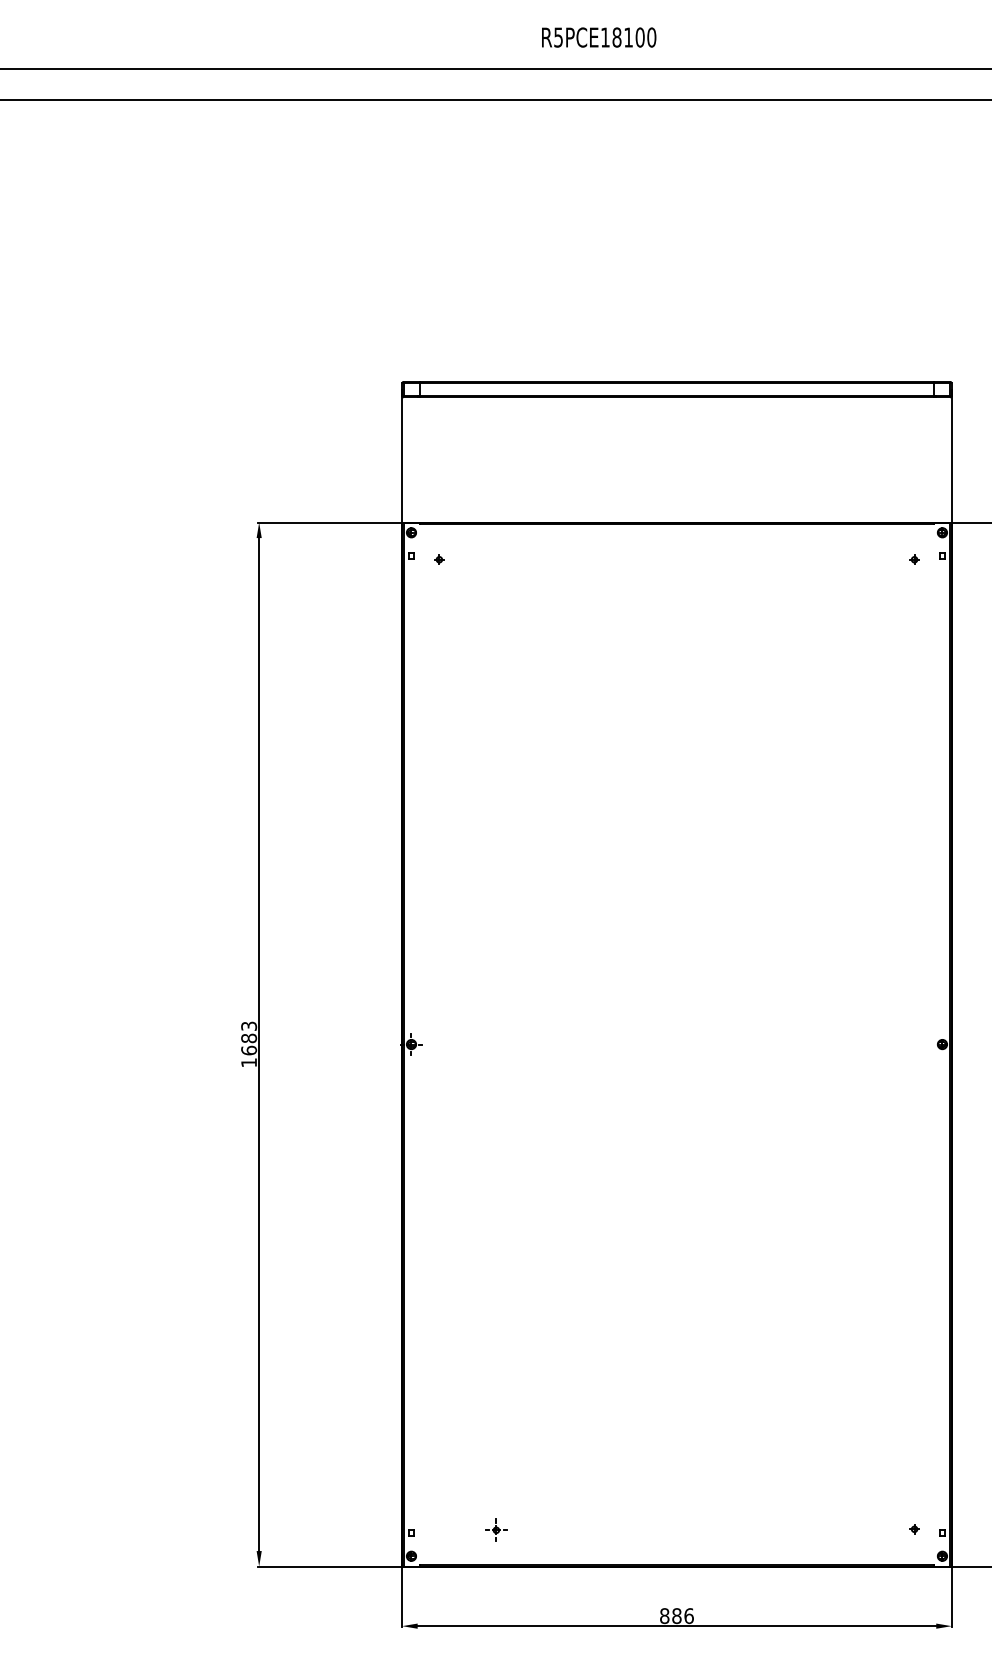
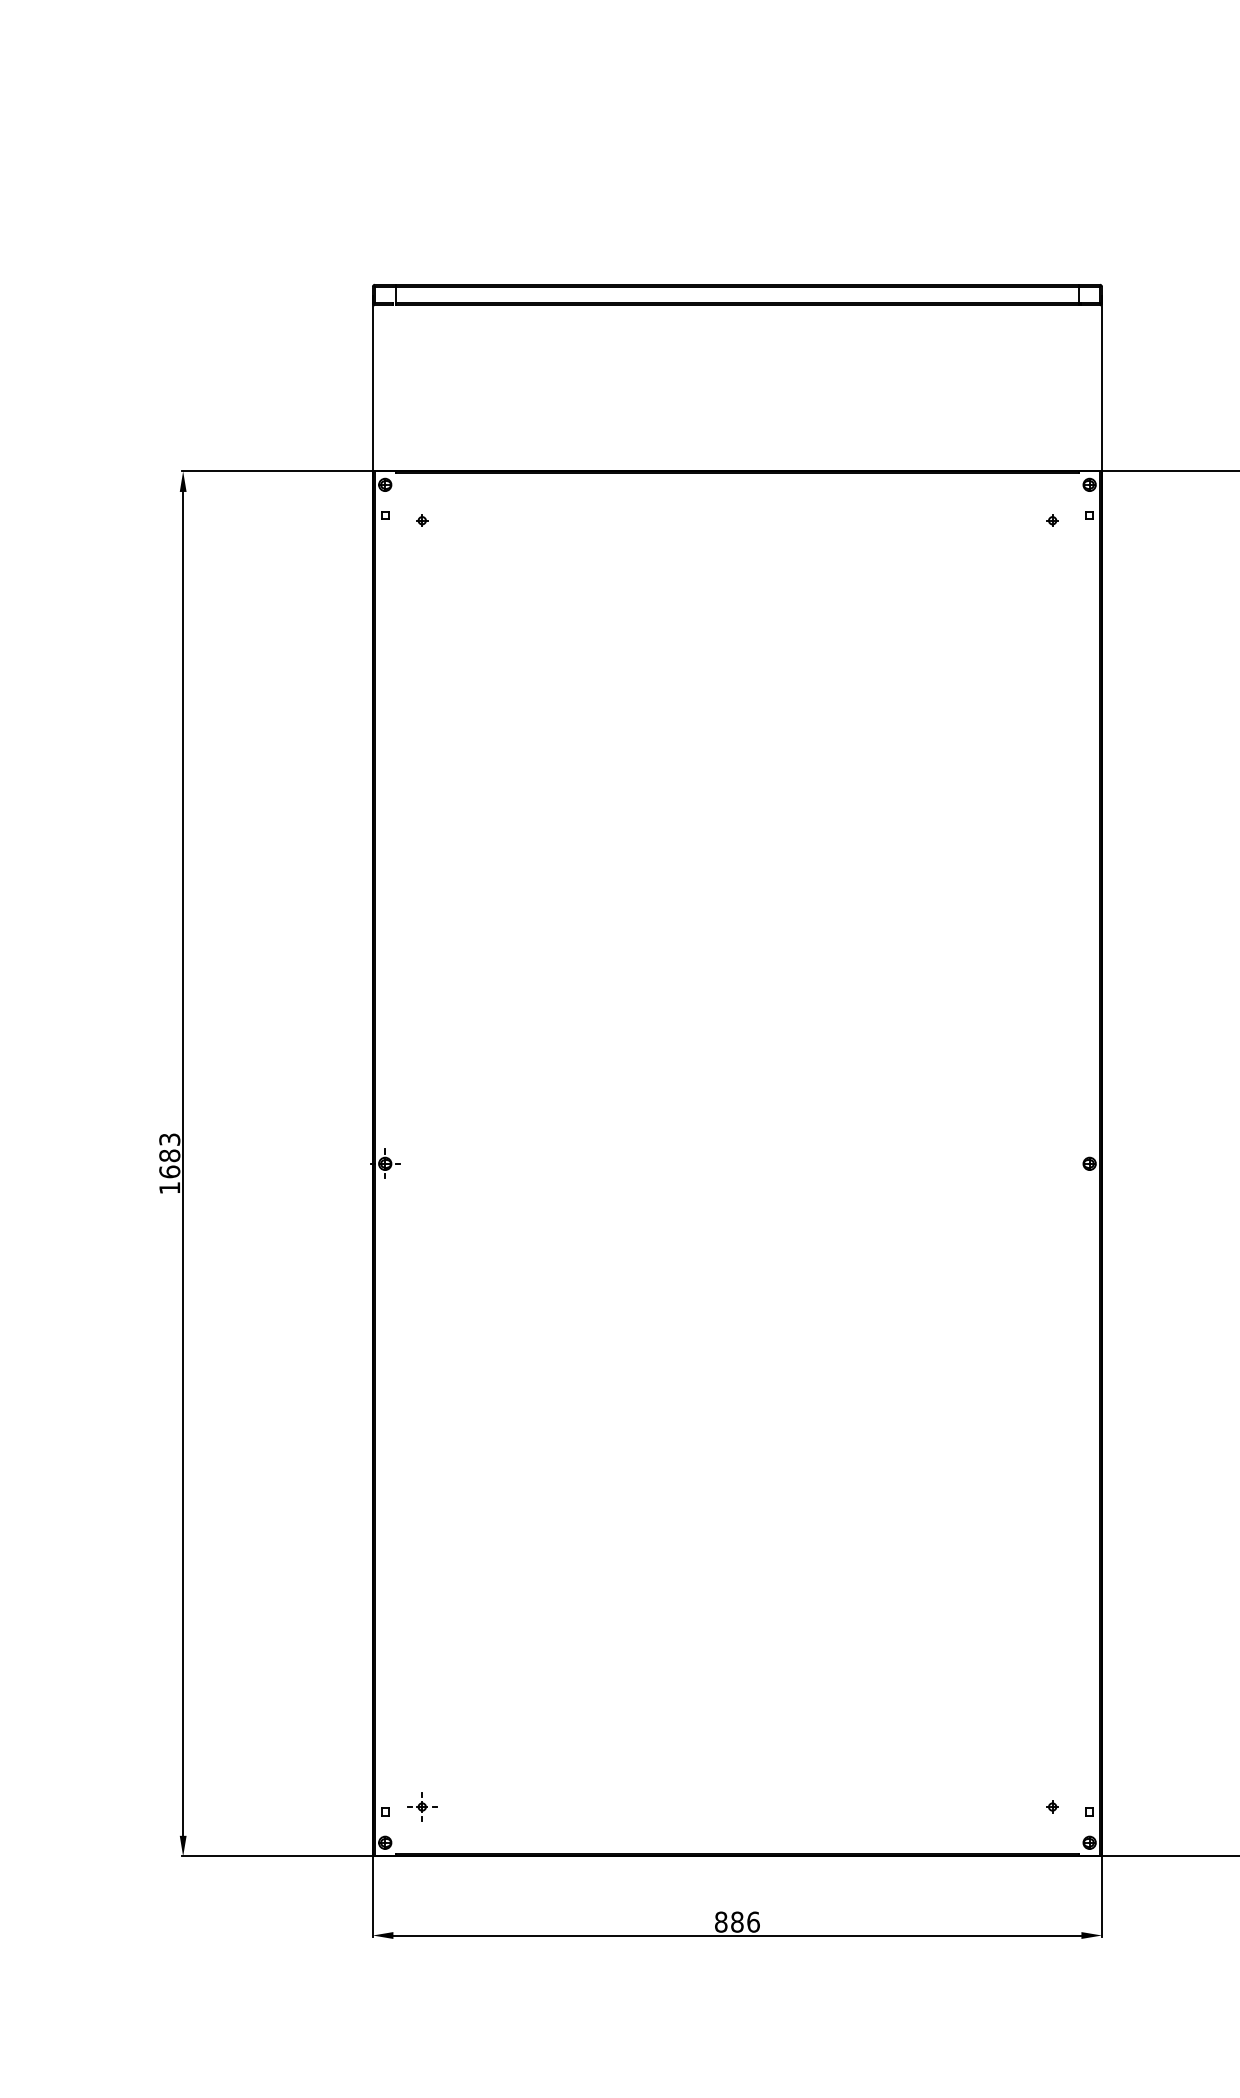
part: (496, 1529) -> (422, 1805), moved

